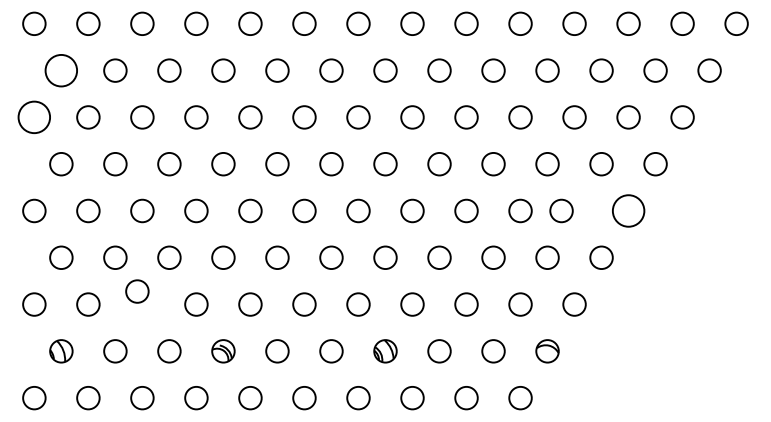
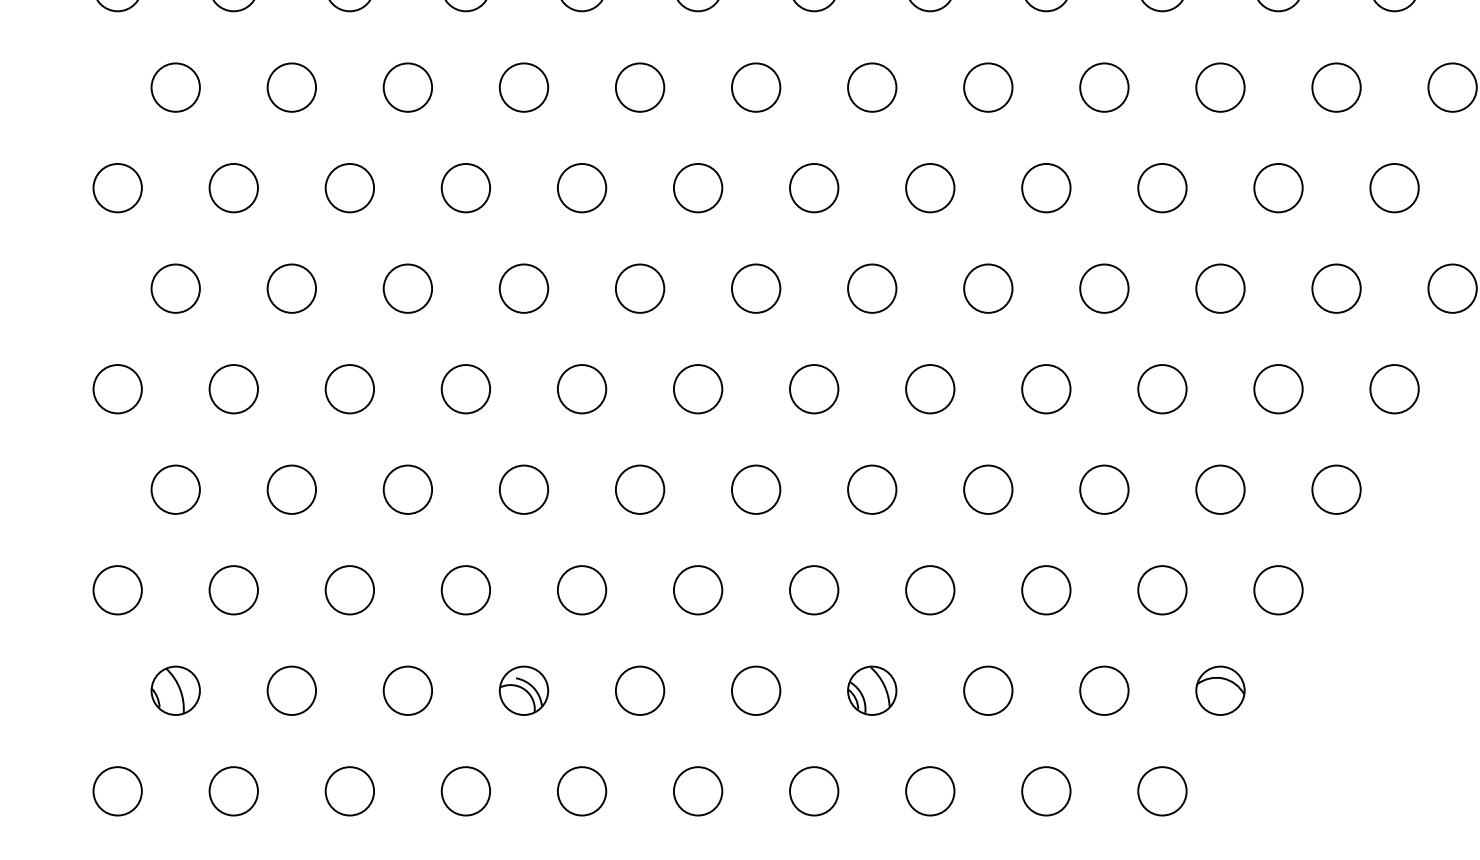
circle: (61, 70) -> (175, 87), size x0.71
circle: (34, 117) -> (117, 188), size x0.71
circle: (561, 210) -> (1278, 388), moved
circle: (628, 210) -> (1394, 388), size x0.71
circle: (137, 291) -> (350, 590), moved

